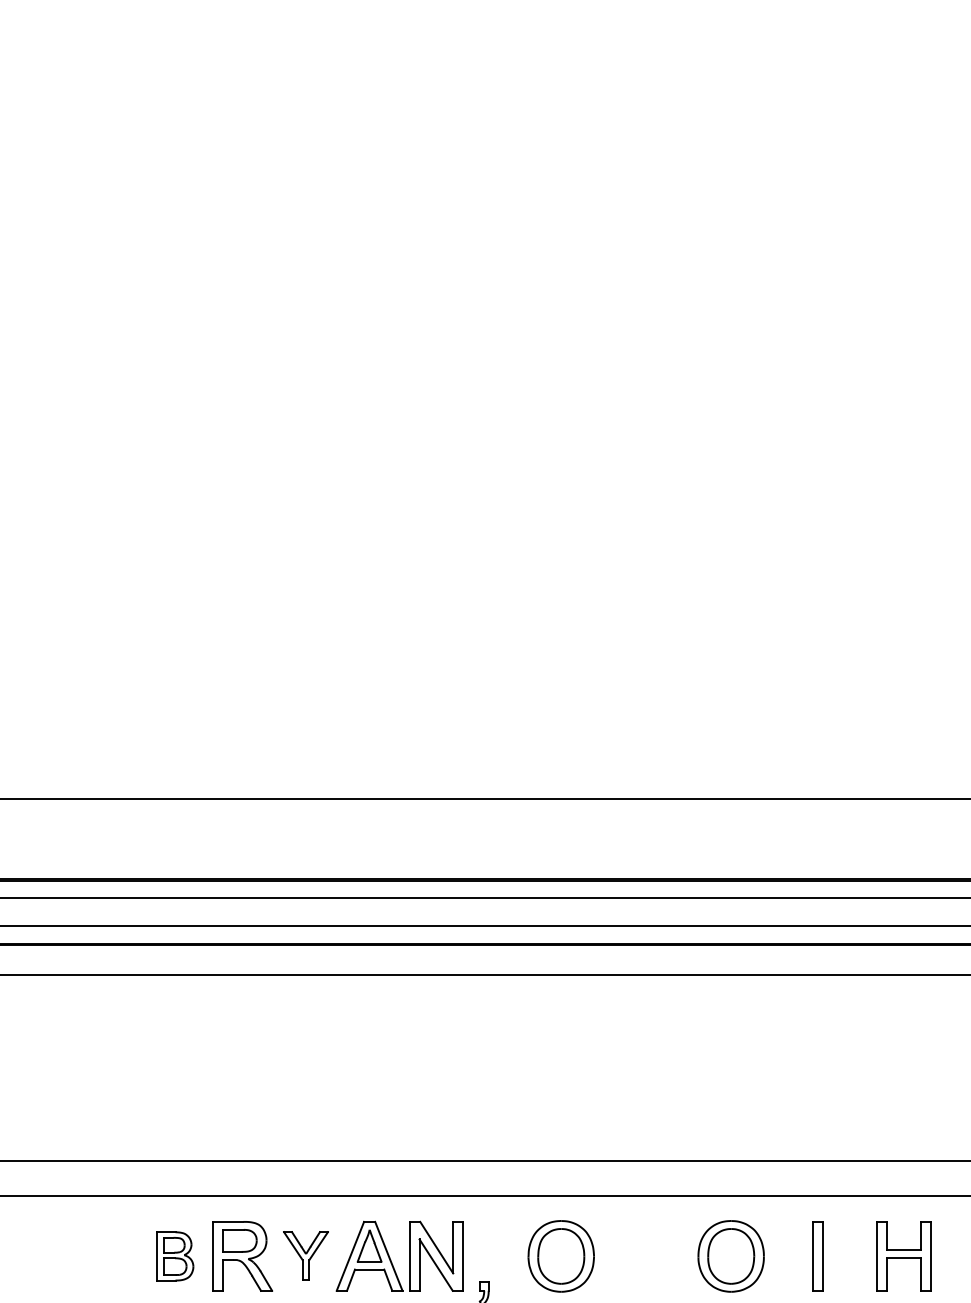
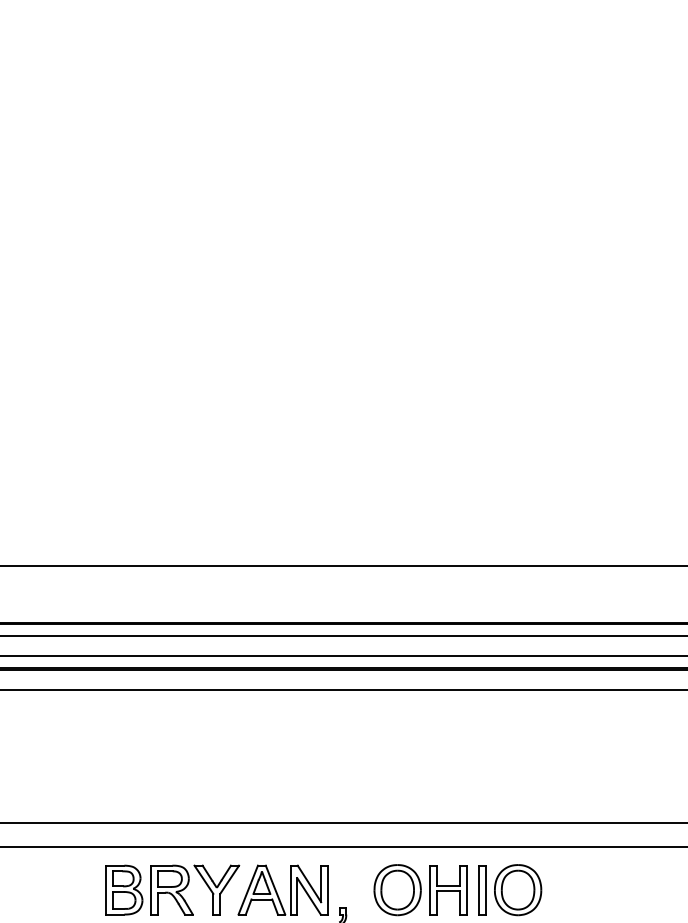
part: (305, 1255) -> (216, 889), size x1.43
part: (175, 1256) -> (124, 890), size x1.43
part: (817, 1256) -> (482, 890), moved
part: (903, 1256) -> (448, 890), moved

